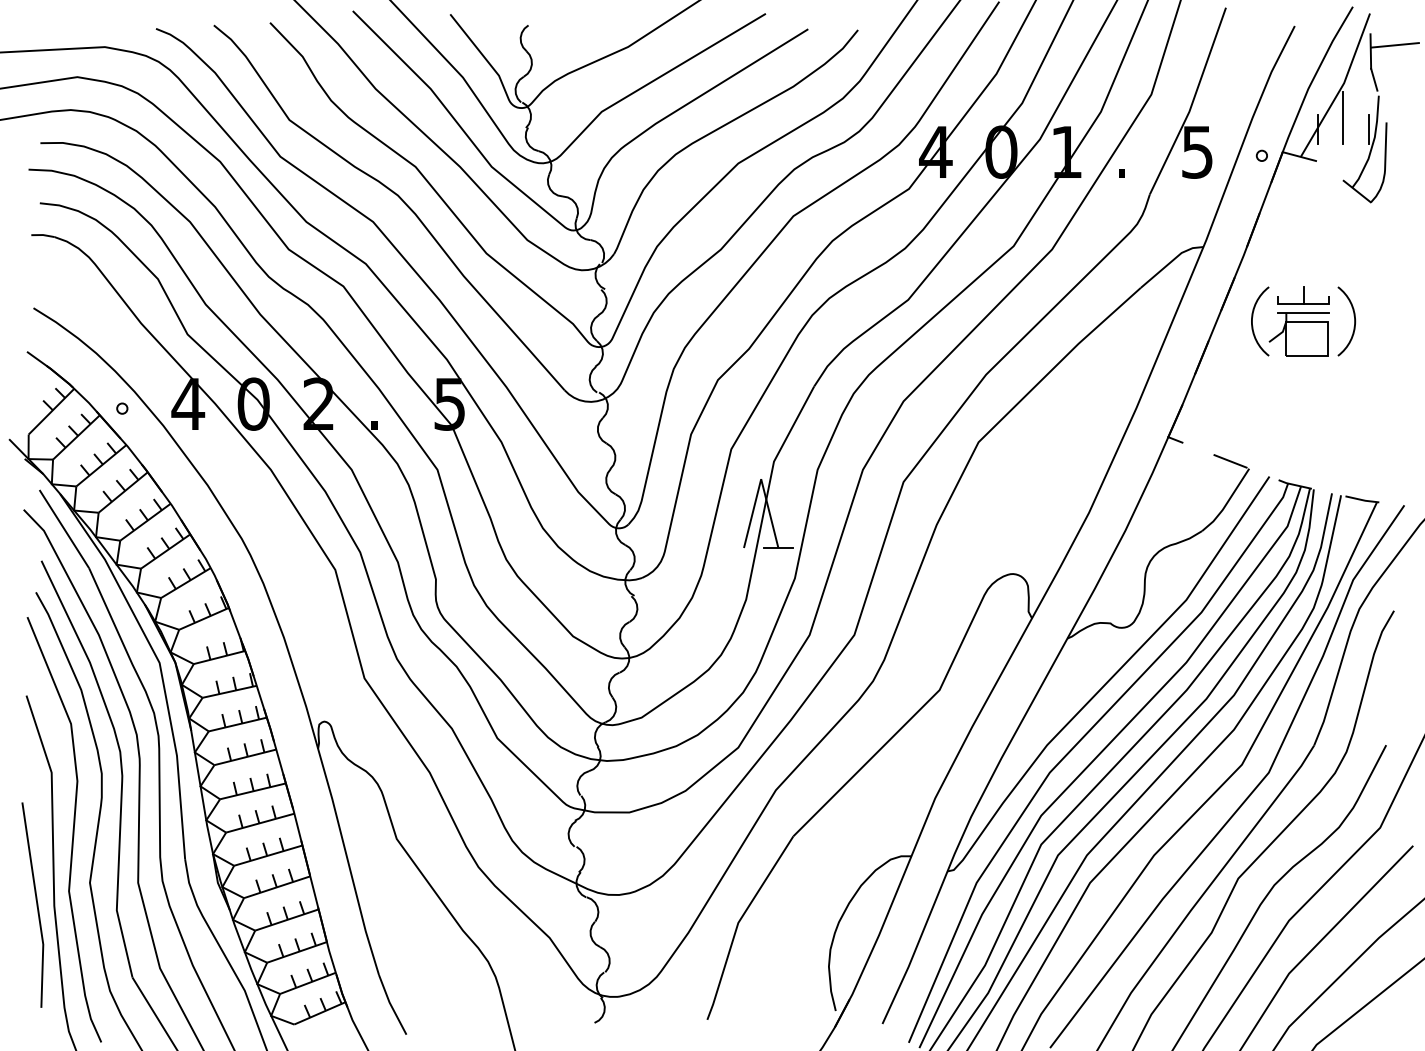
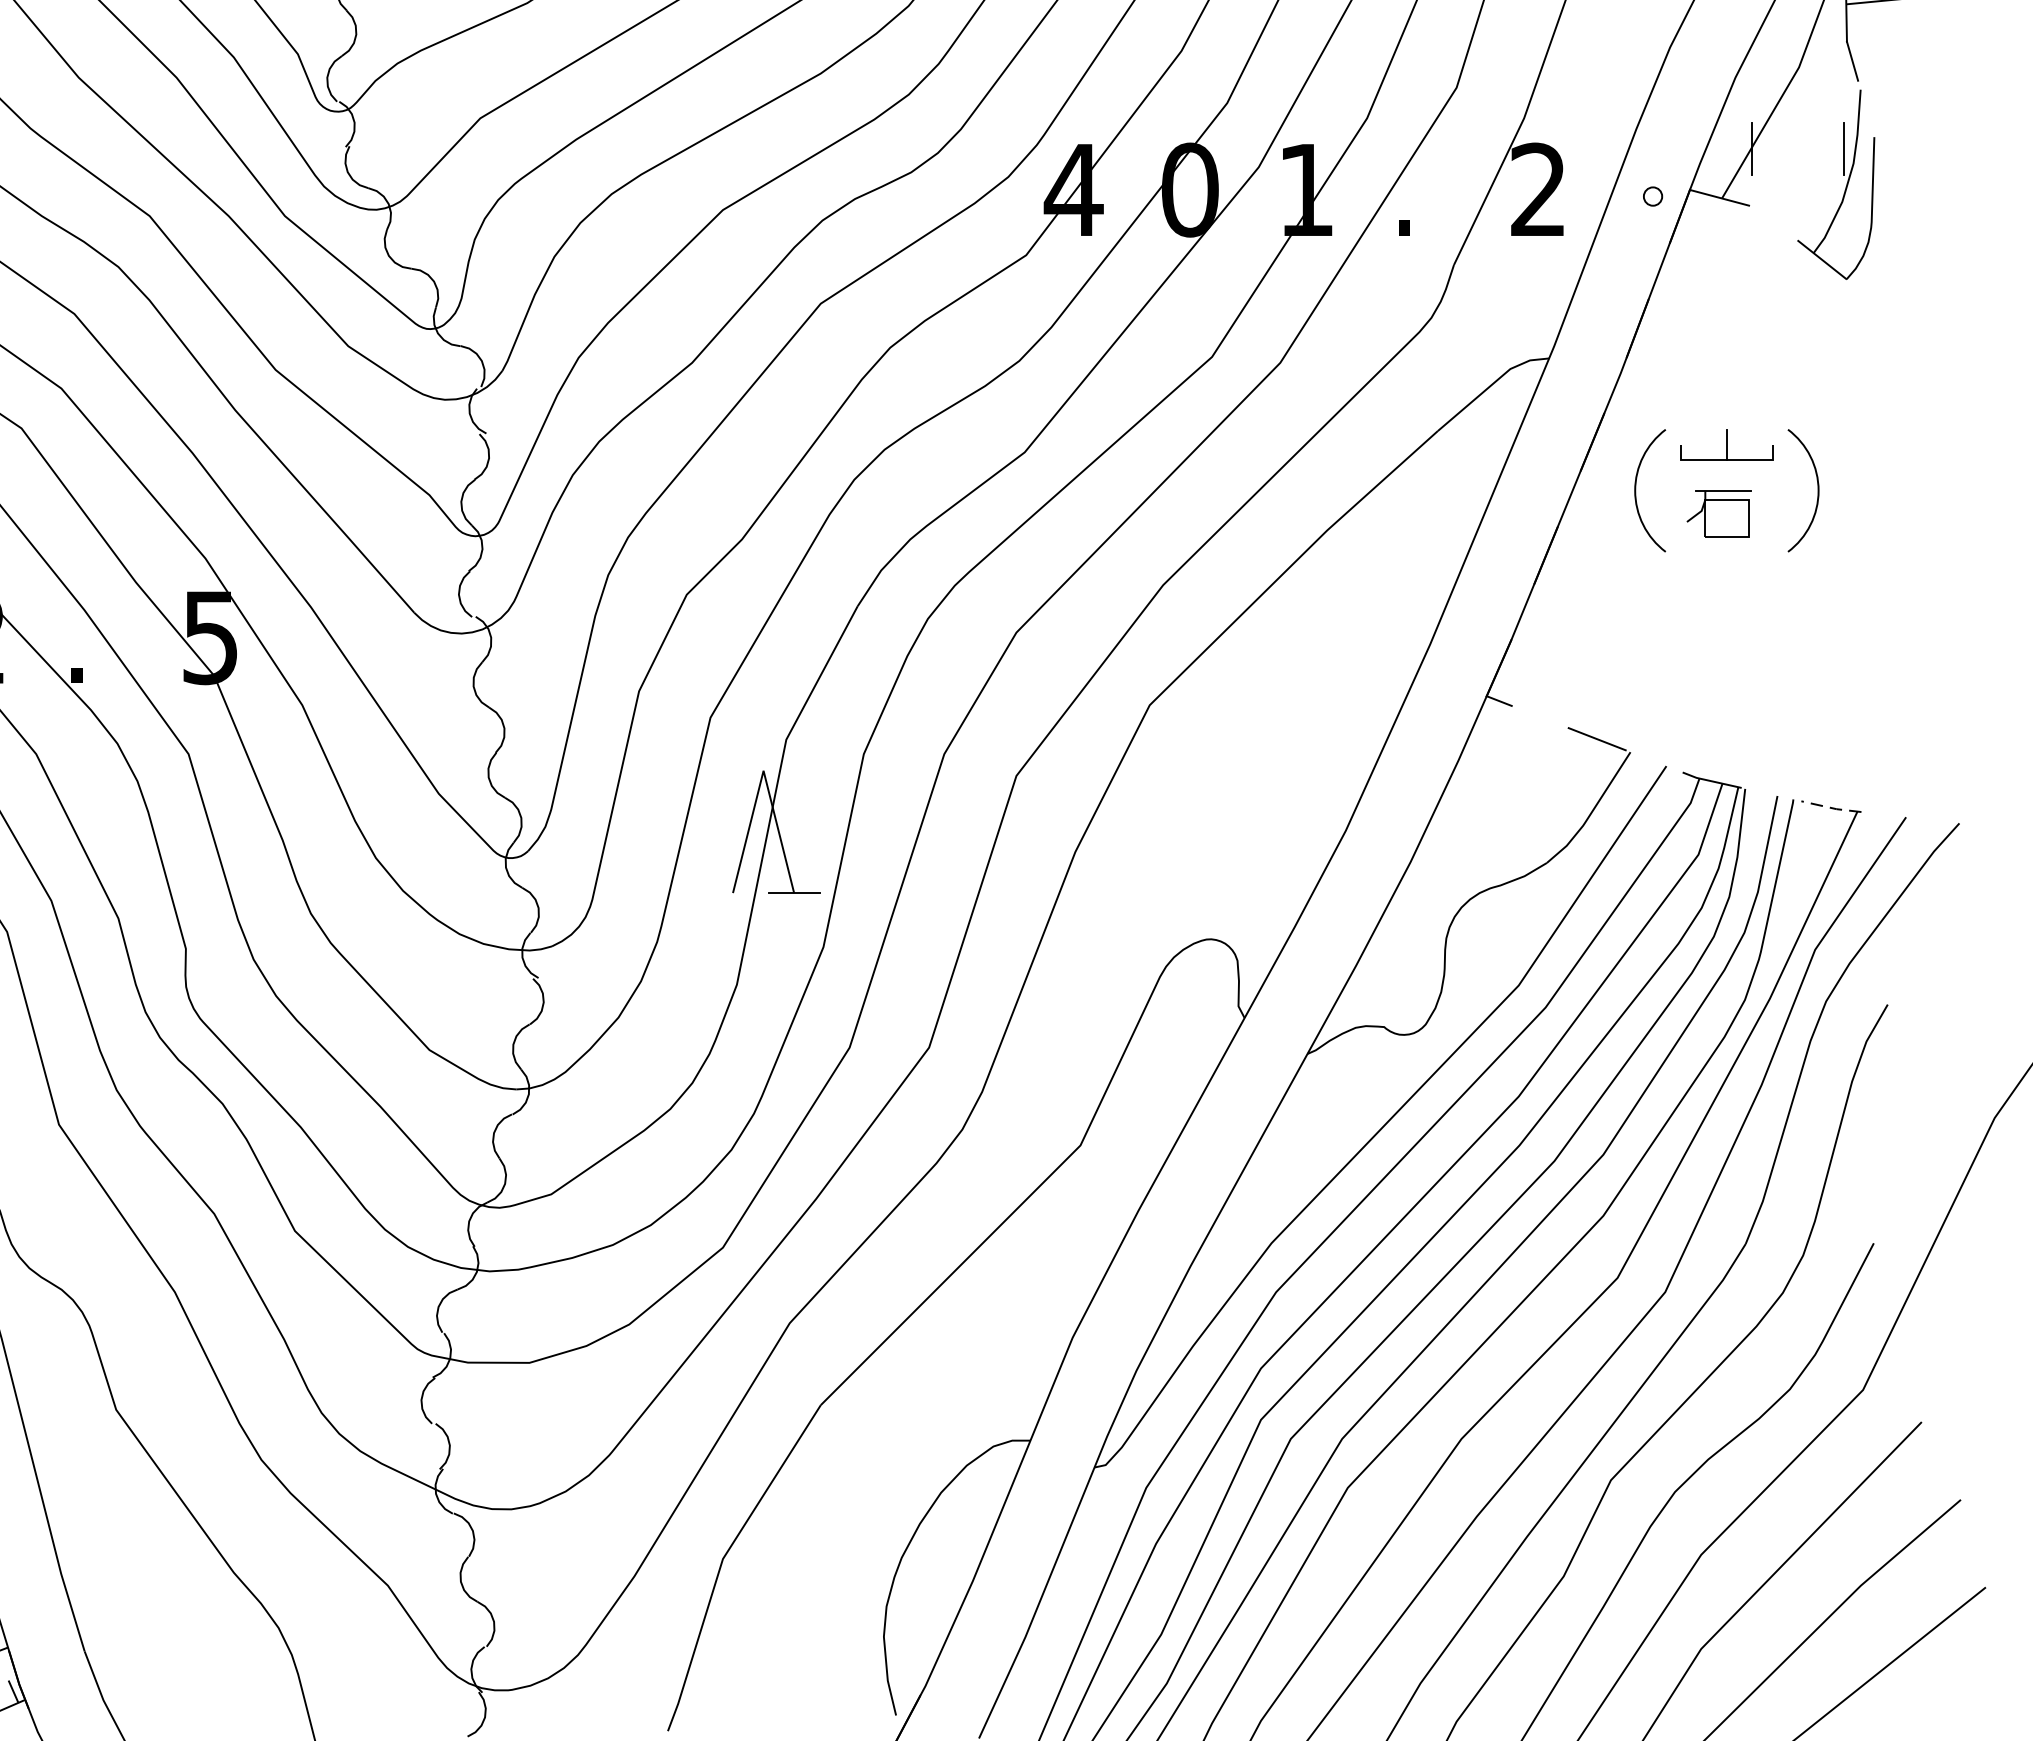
line: (1343, 117) -> (1797, 128), removed
text: (1197, 151) -> (1538, 188), 5 -> 2
part: (1298, 334) -> (1717, 513), size x0.6
line: (1362, 500) -> (1831, 808), solid -> dashed

